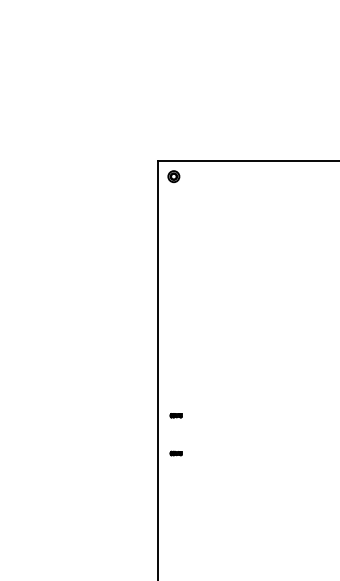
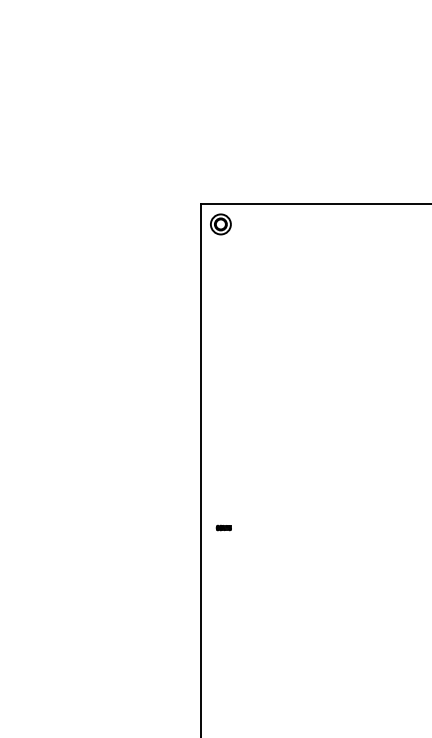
part: (173, 176) -> (220, 224), size x1.43
part: (175, 453) -> (223, 575), removed

